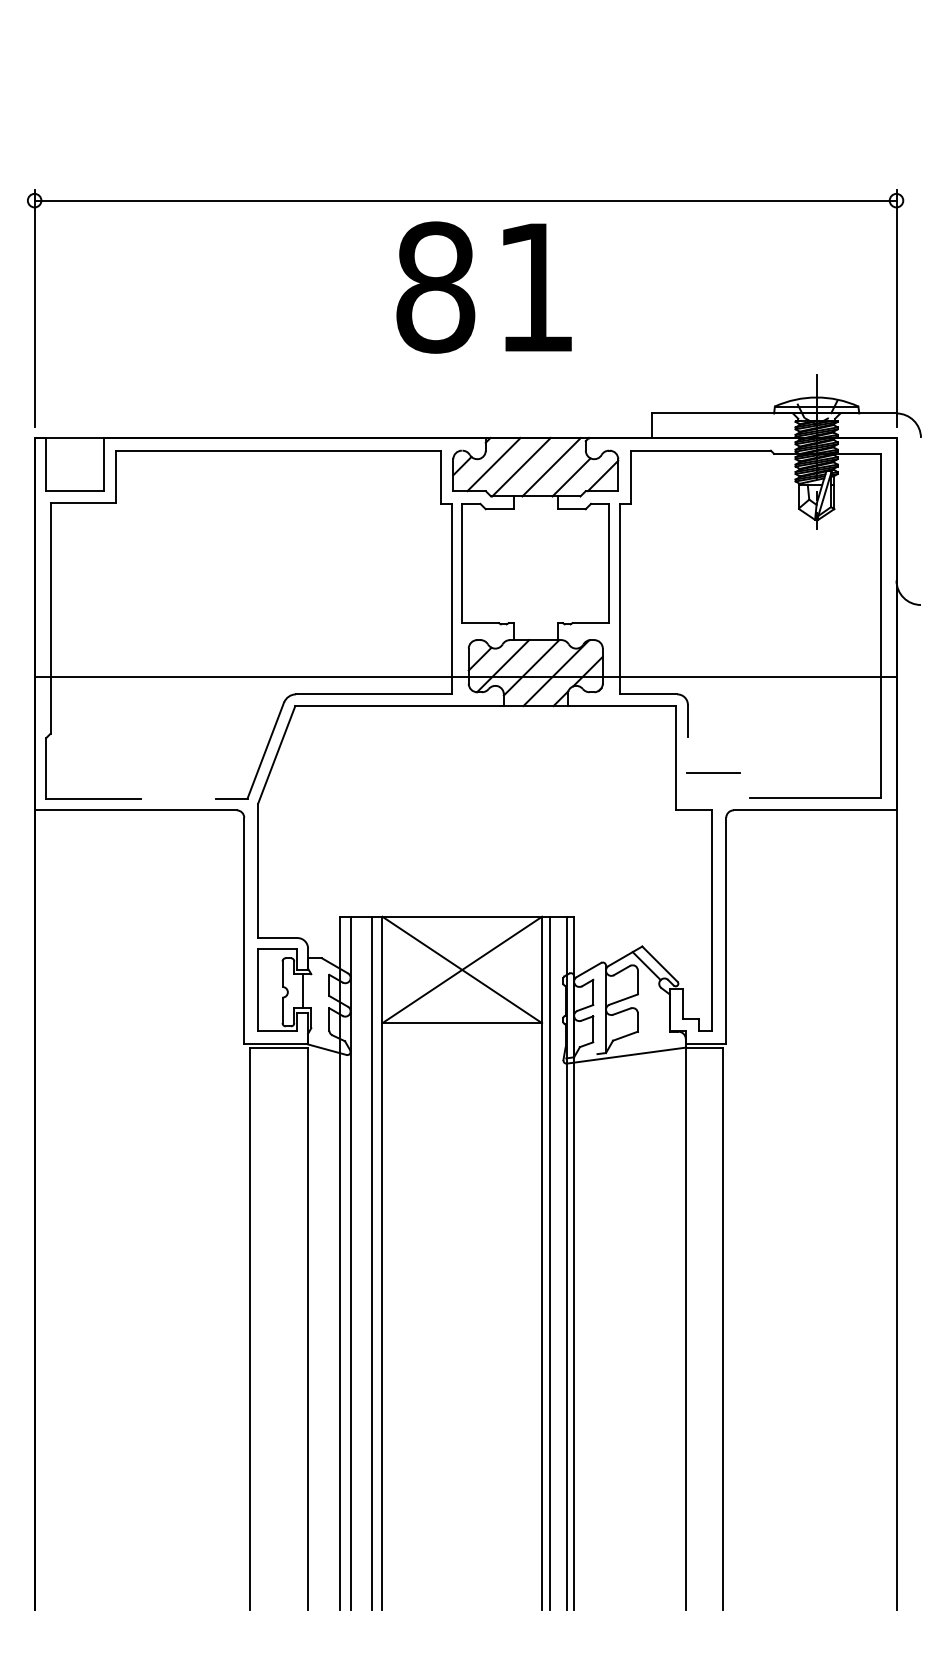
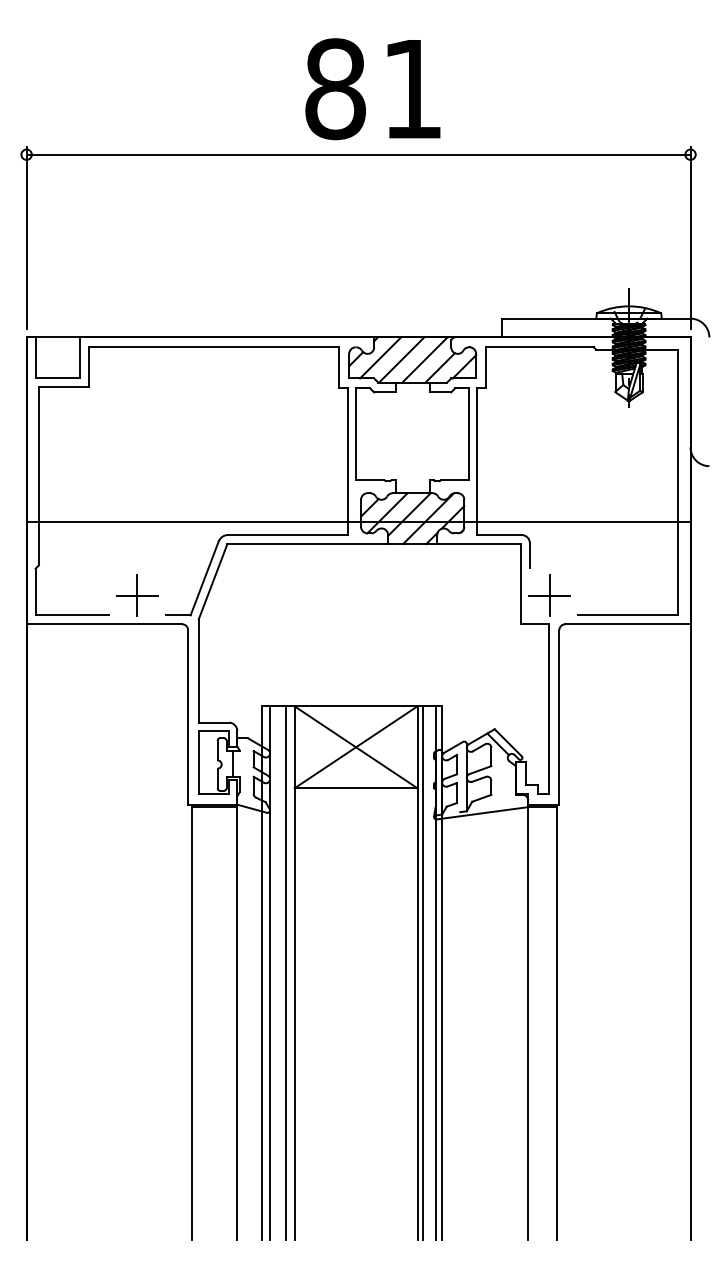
text: (483, 287) -> (372, 89), moved
line: (713, 772) -> (549, 595), added
part: (178, 773) -> (137, 595), added

